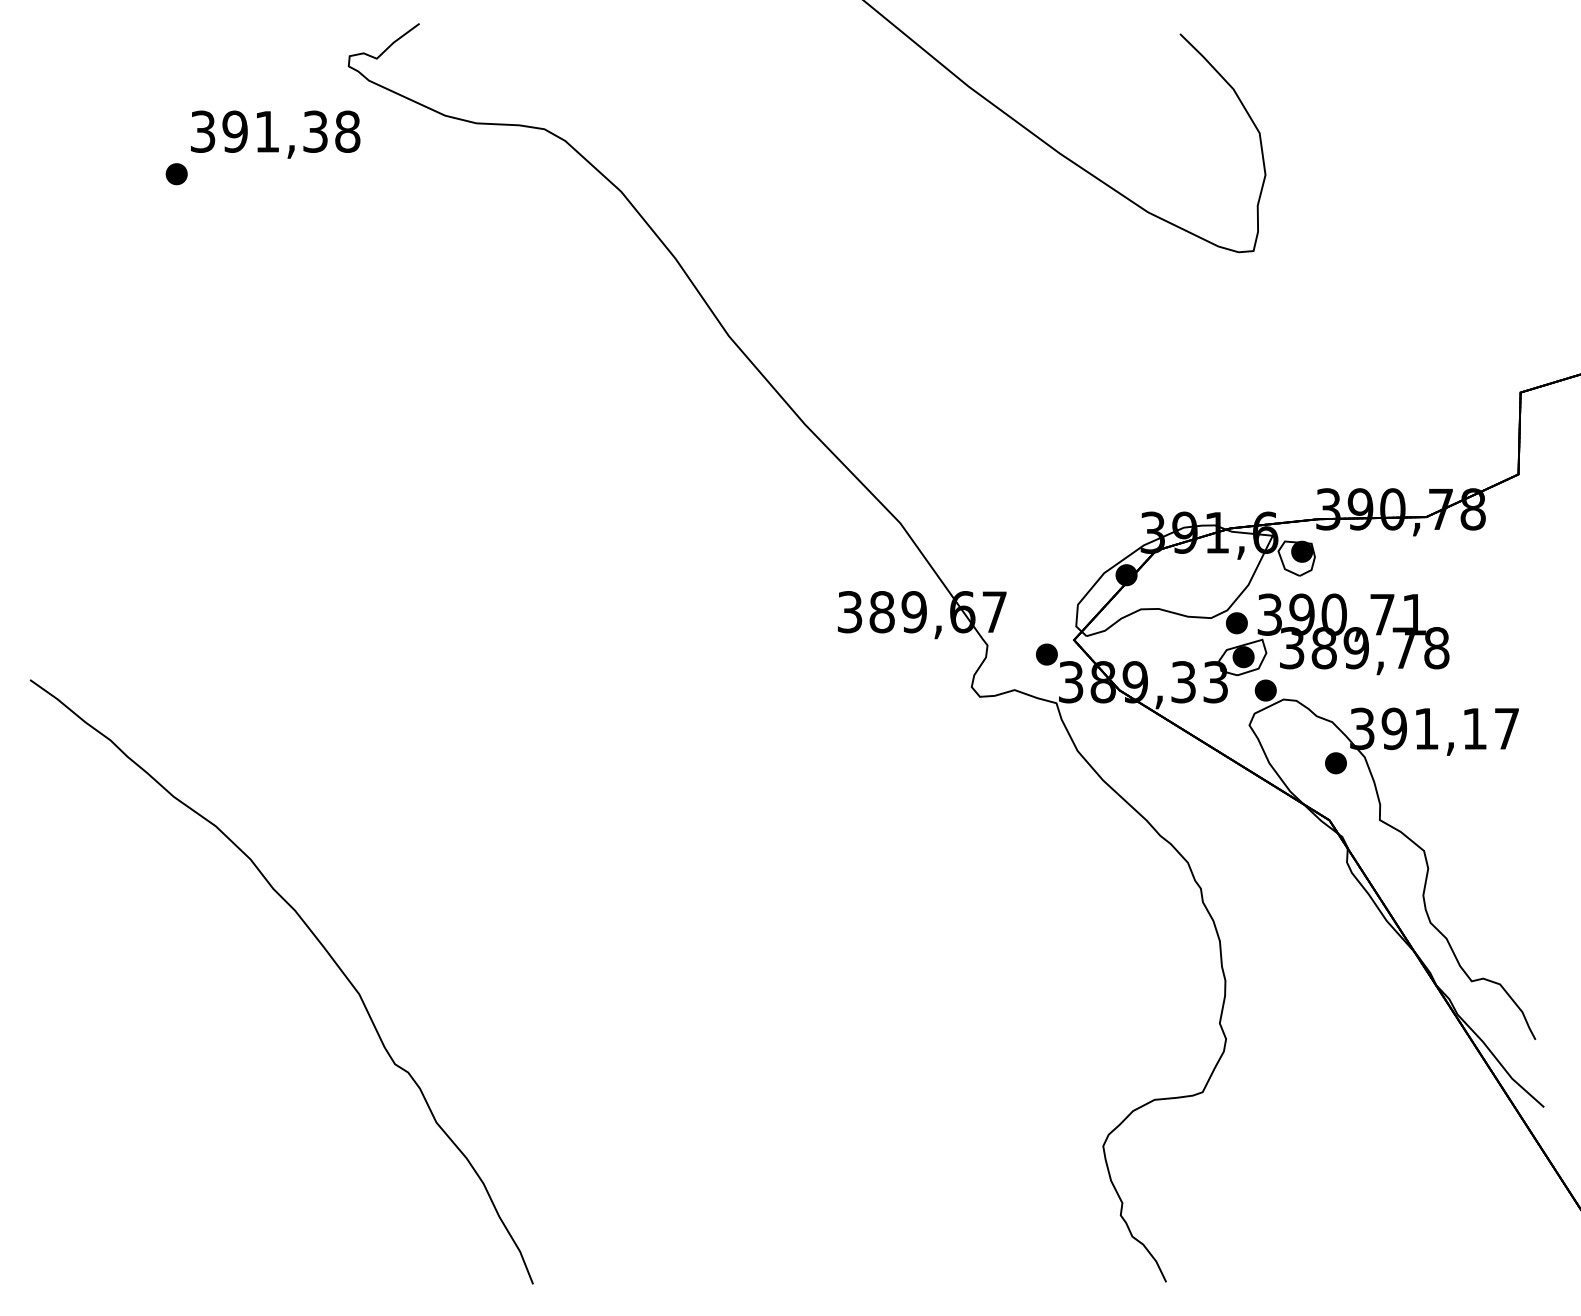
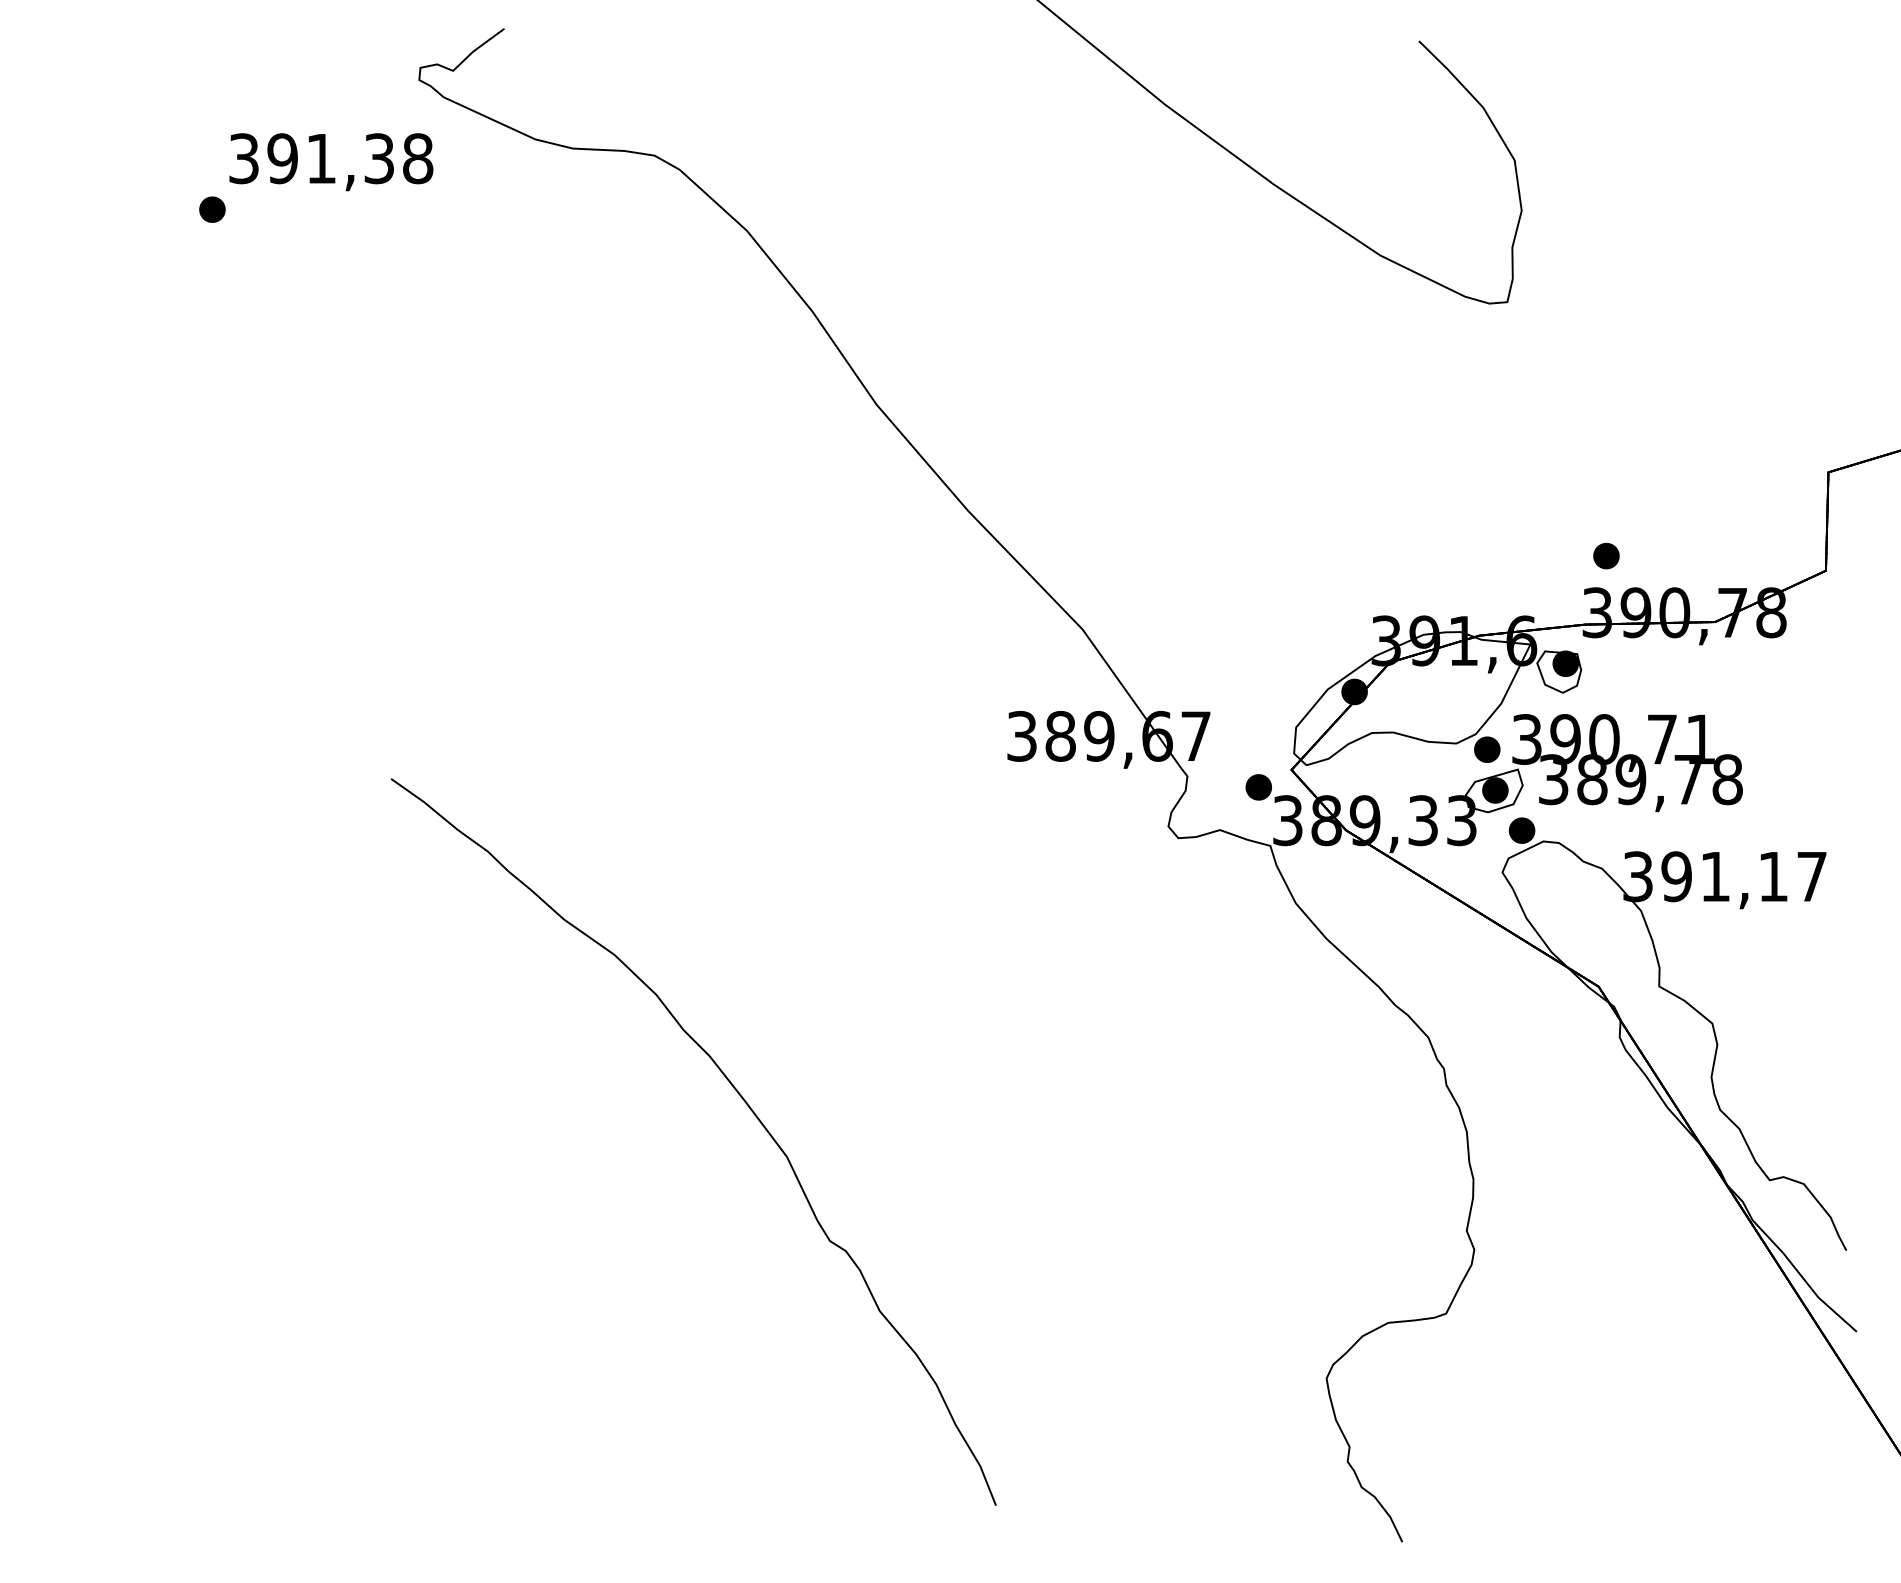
part: (1336, 762) -> (1606, 555), moved
curve: (323, 949) -> (744, 1102), moved

